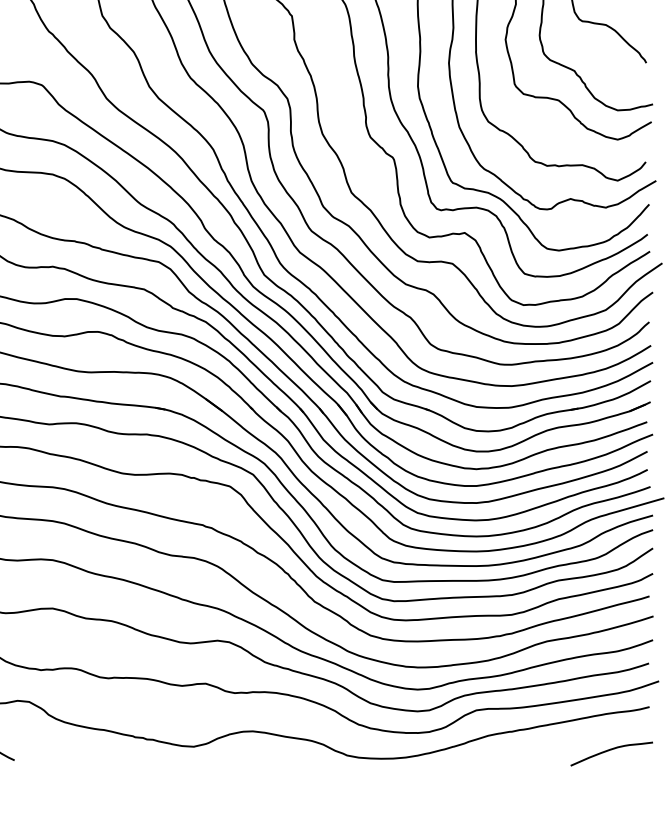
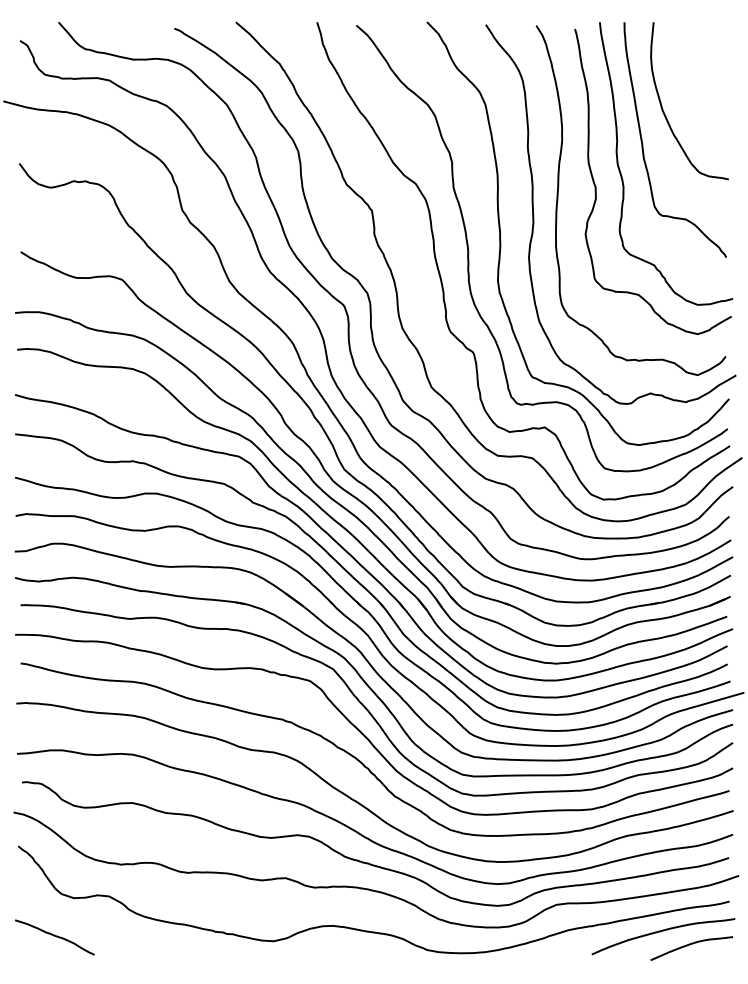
curve: (583, 736) -> (663, 931), added

